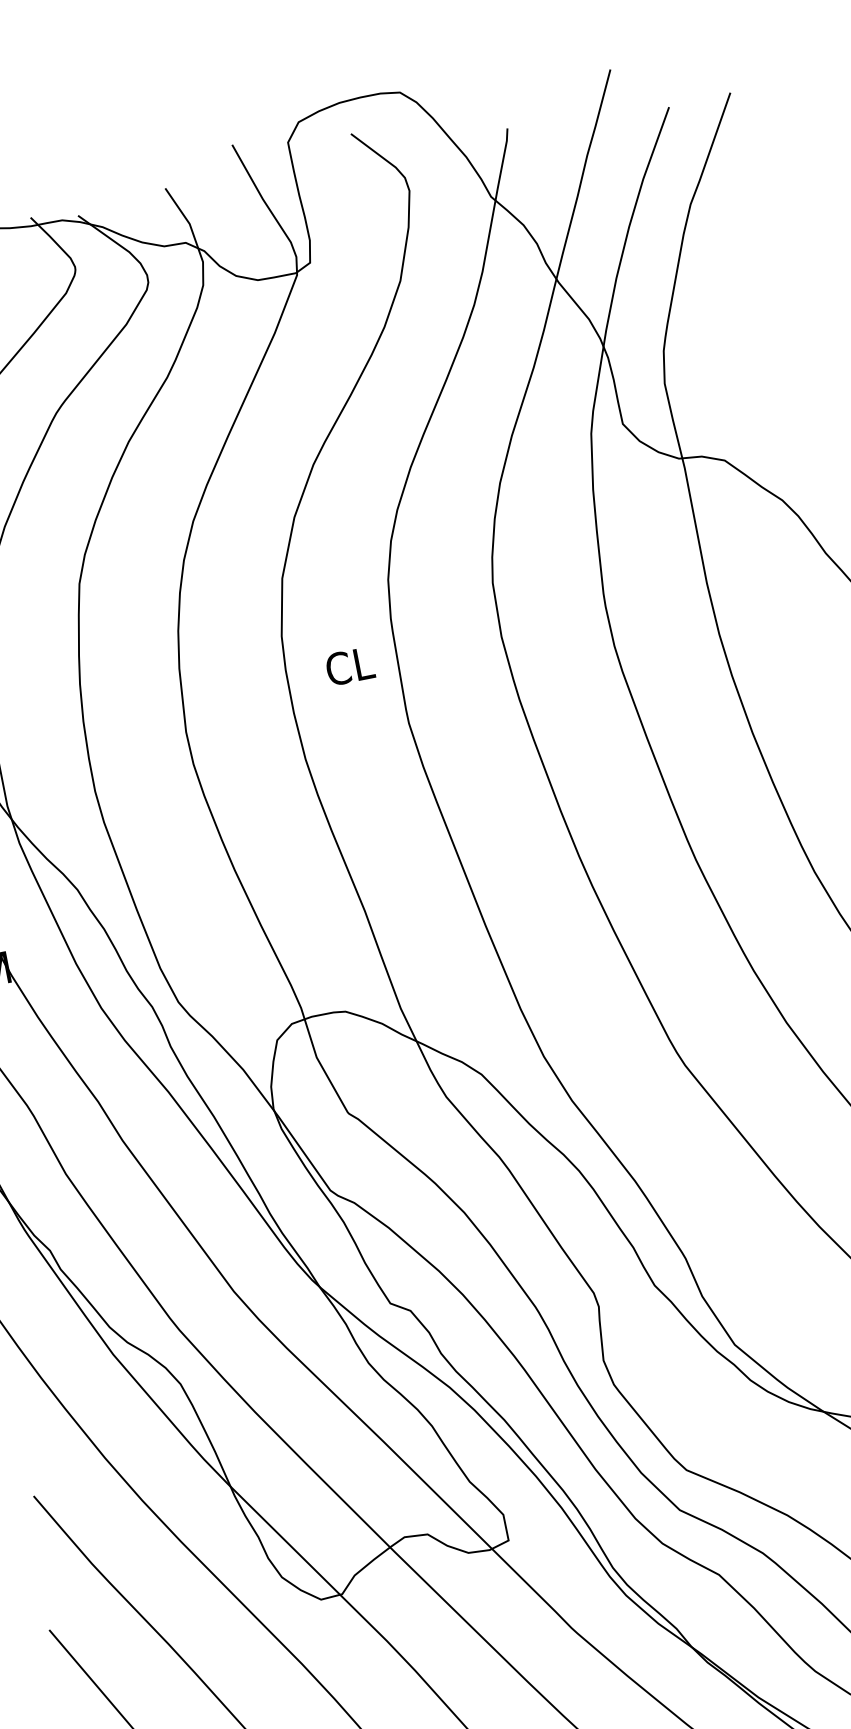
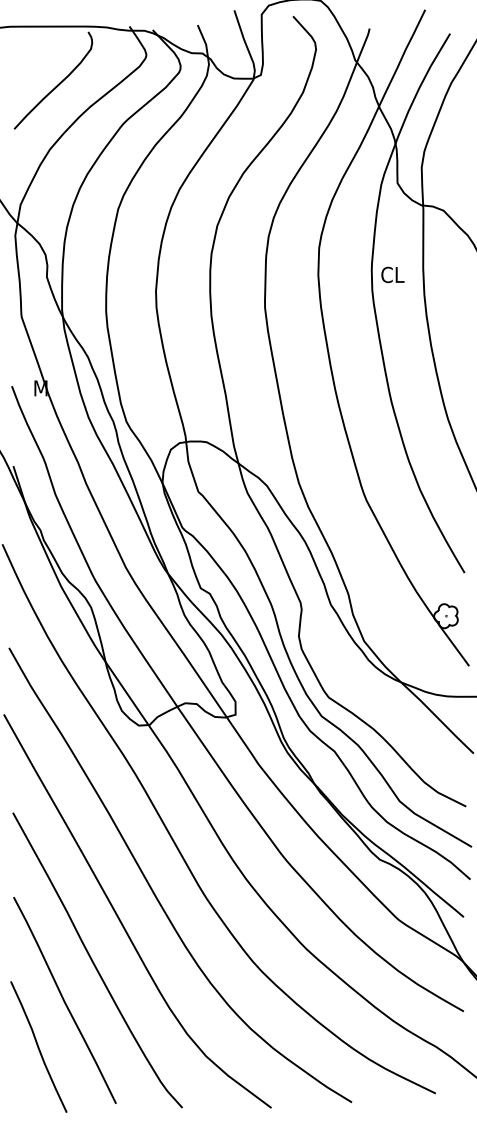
text: (349, 665) -> (392, 274), moved

